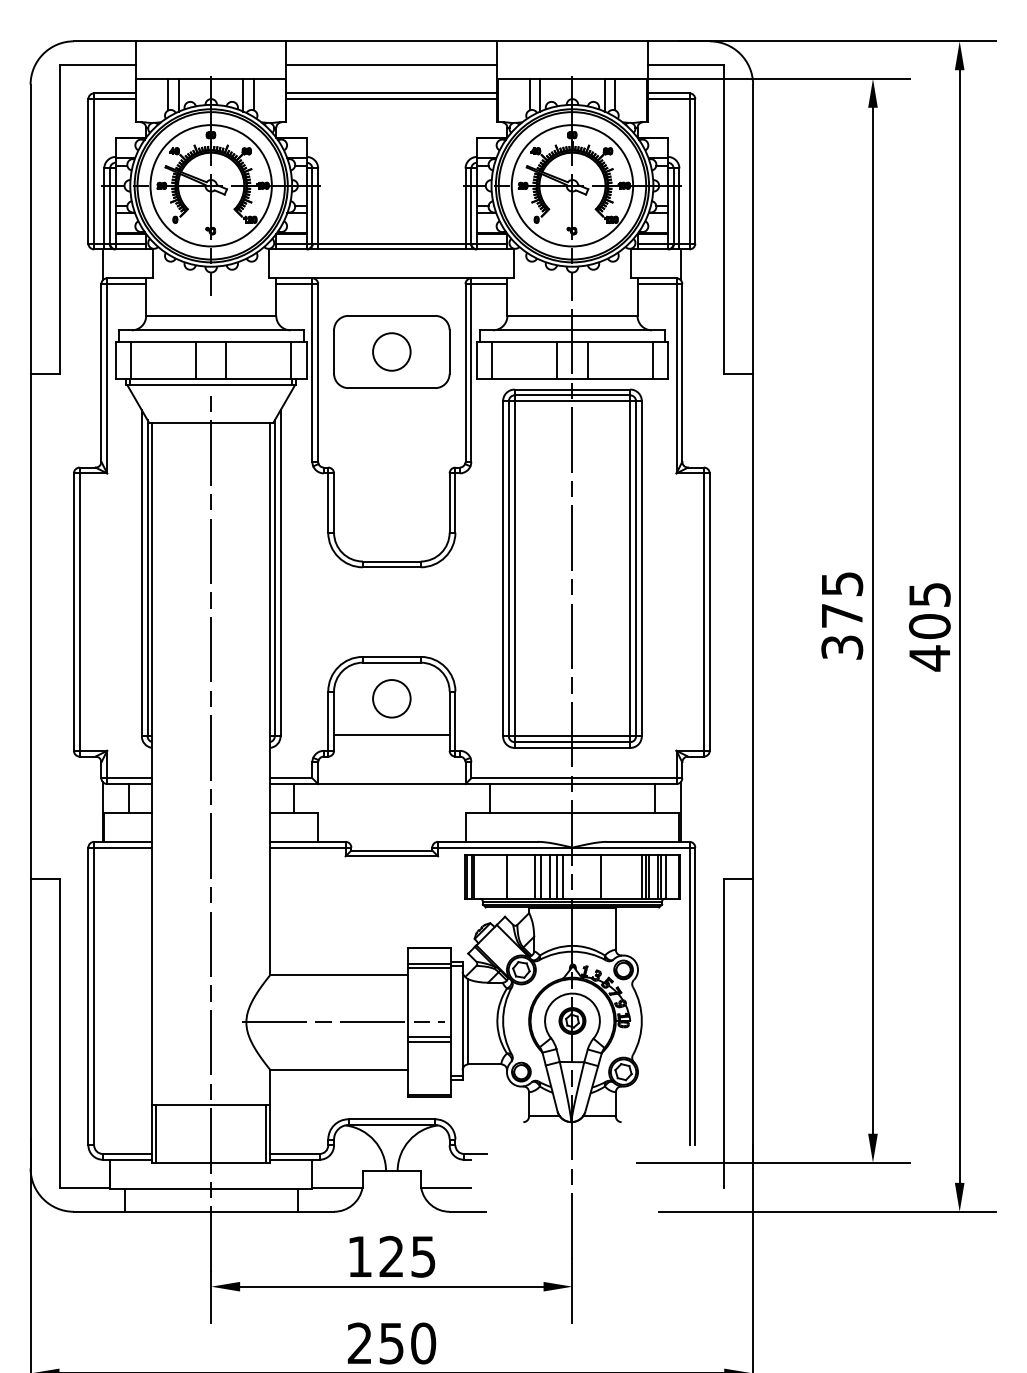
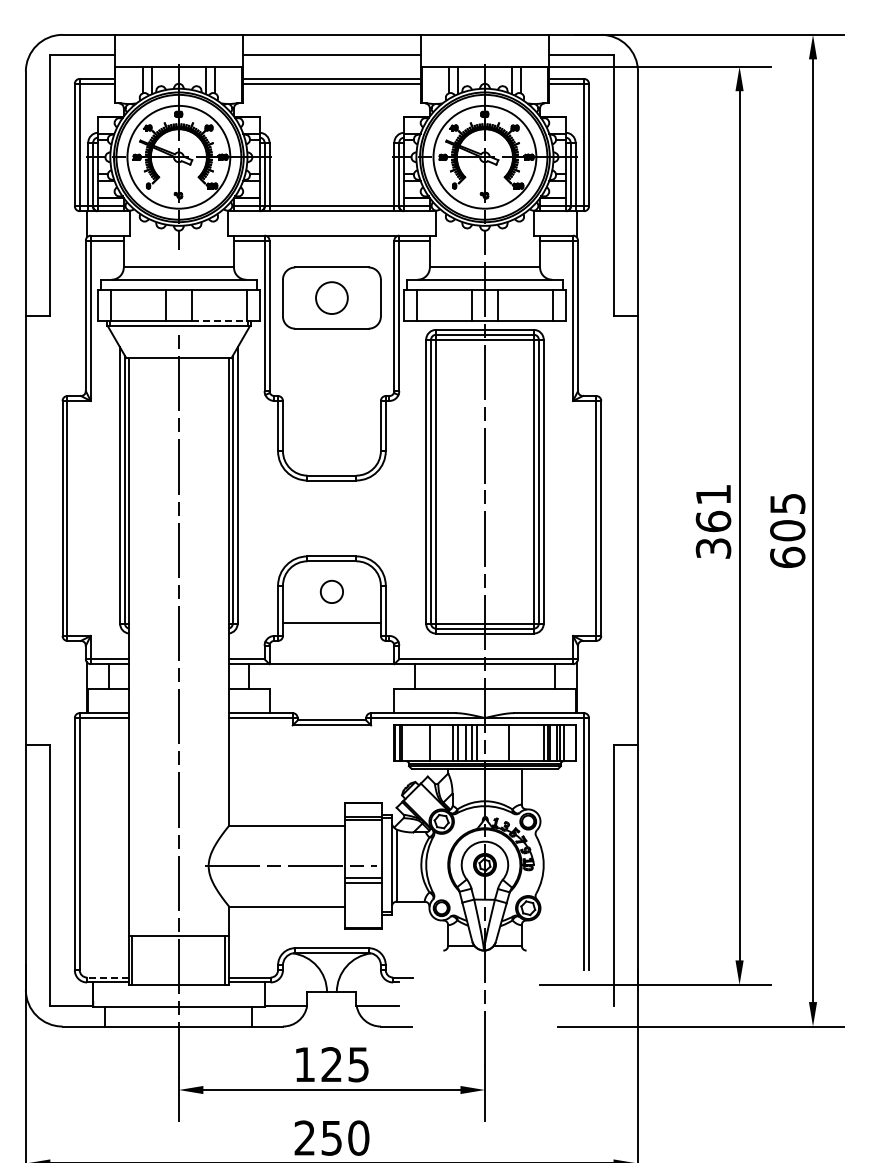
line: (259, 379) -> (219, 321), solid -> dashed
text: (842, 600) -> (713, 508), 375 -> 361
text: (929, 658) -> (787, 557), 405 -> 605
circle: (391, 698) -> (331, 591), size x0.7
line: (126, 1153) -> (107, 977), solid -> dashed

